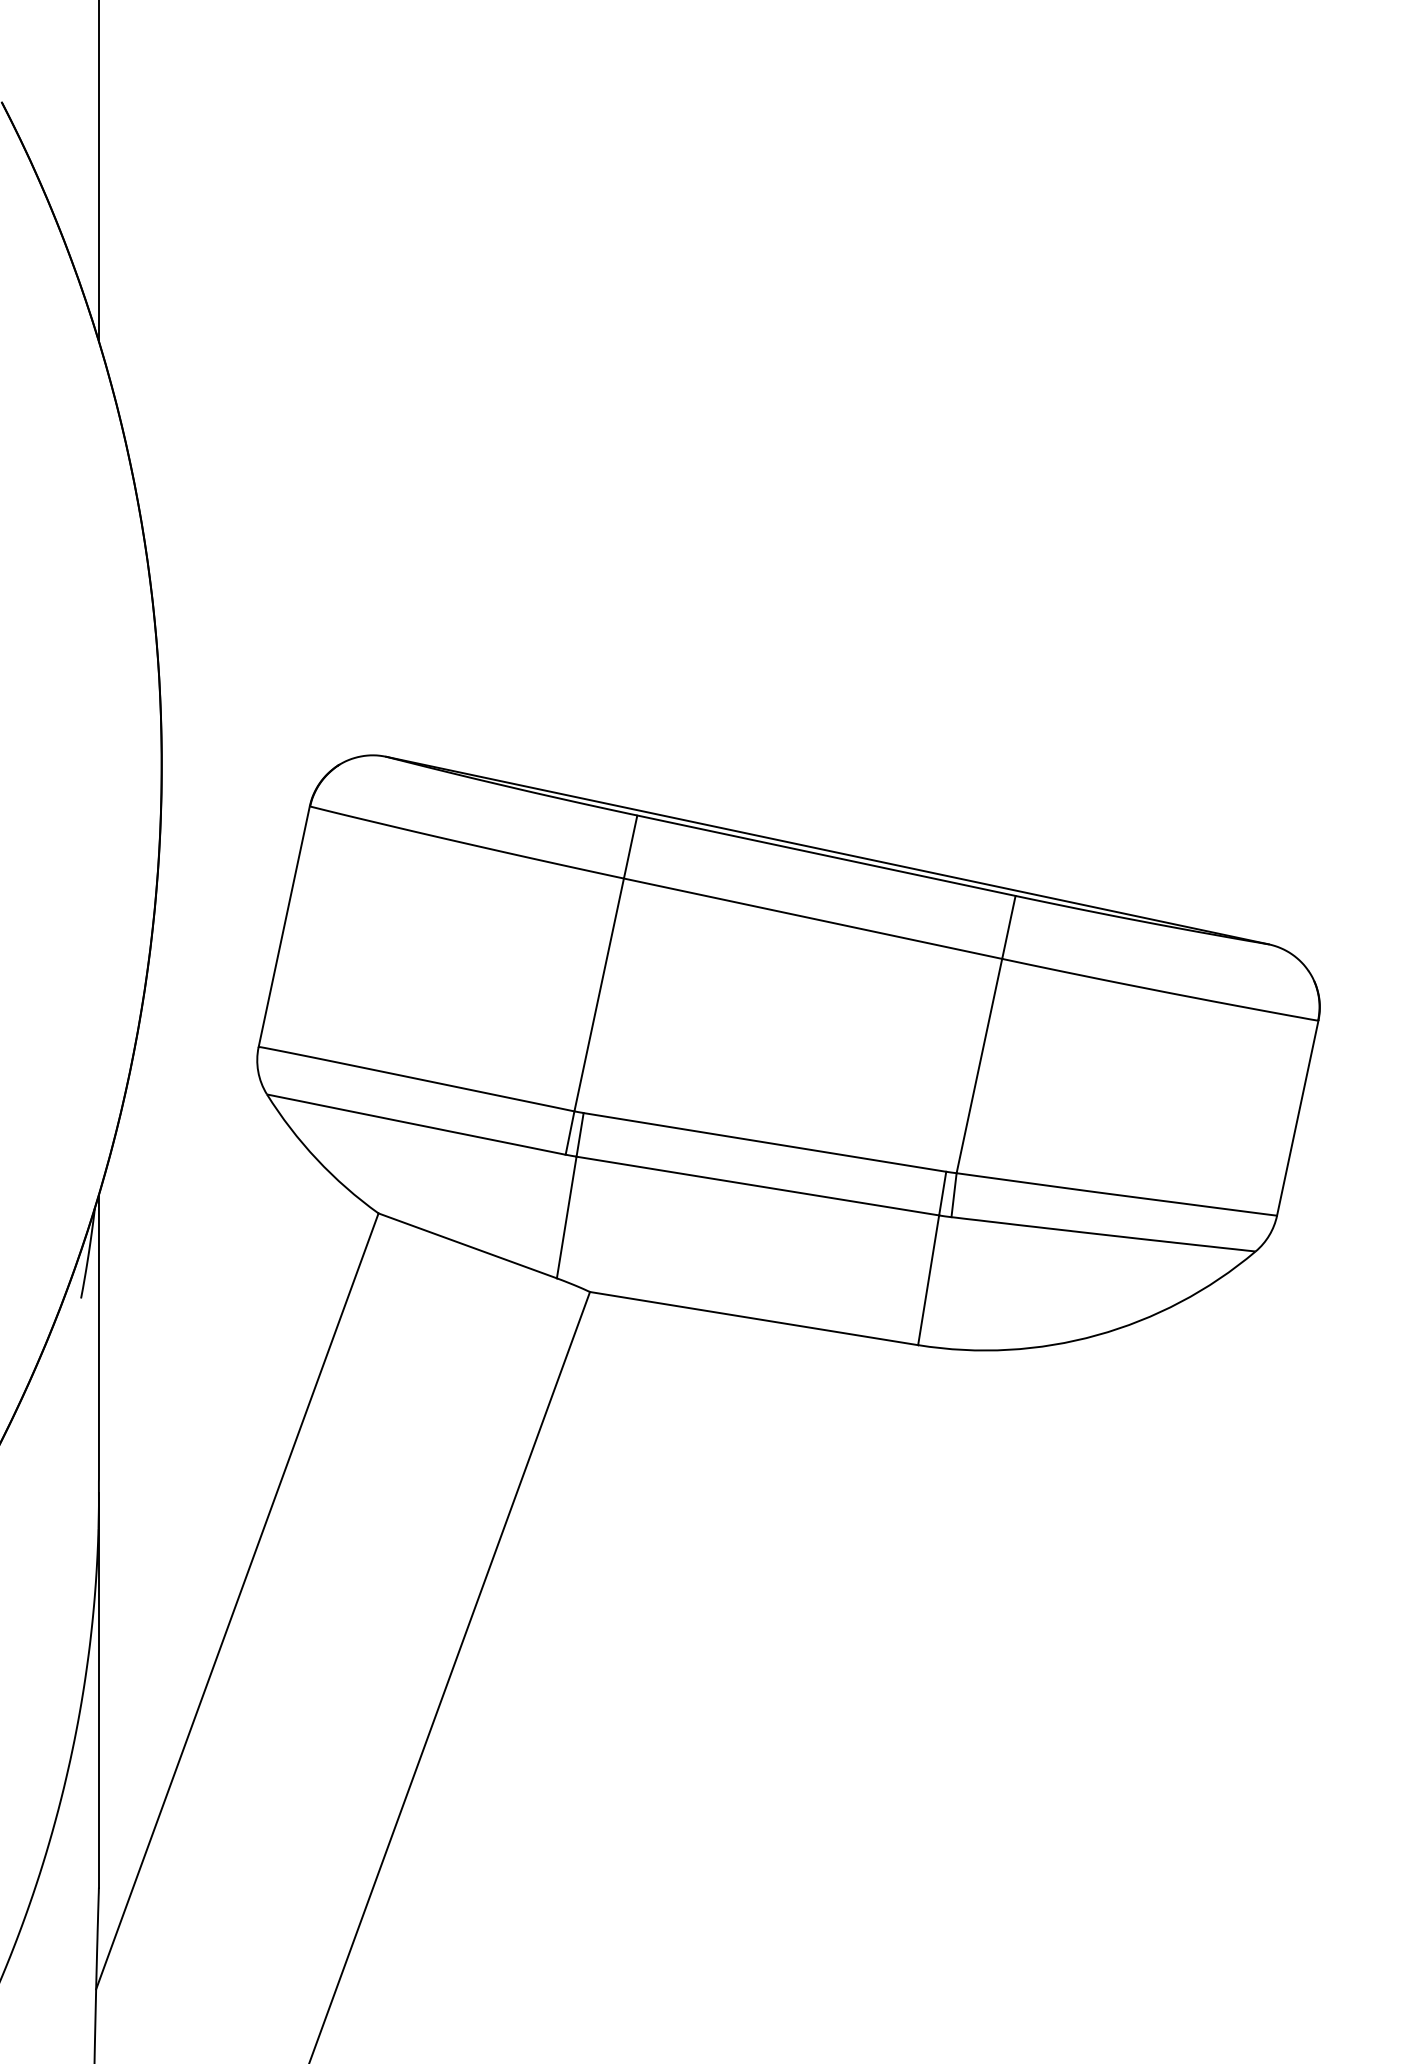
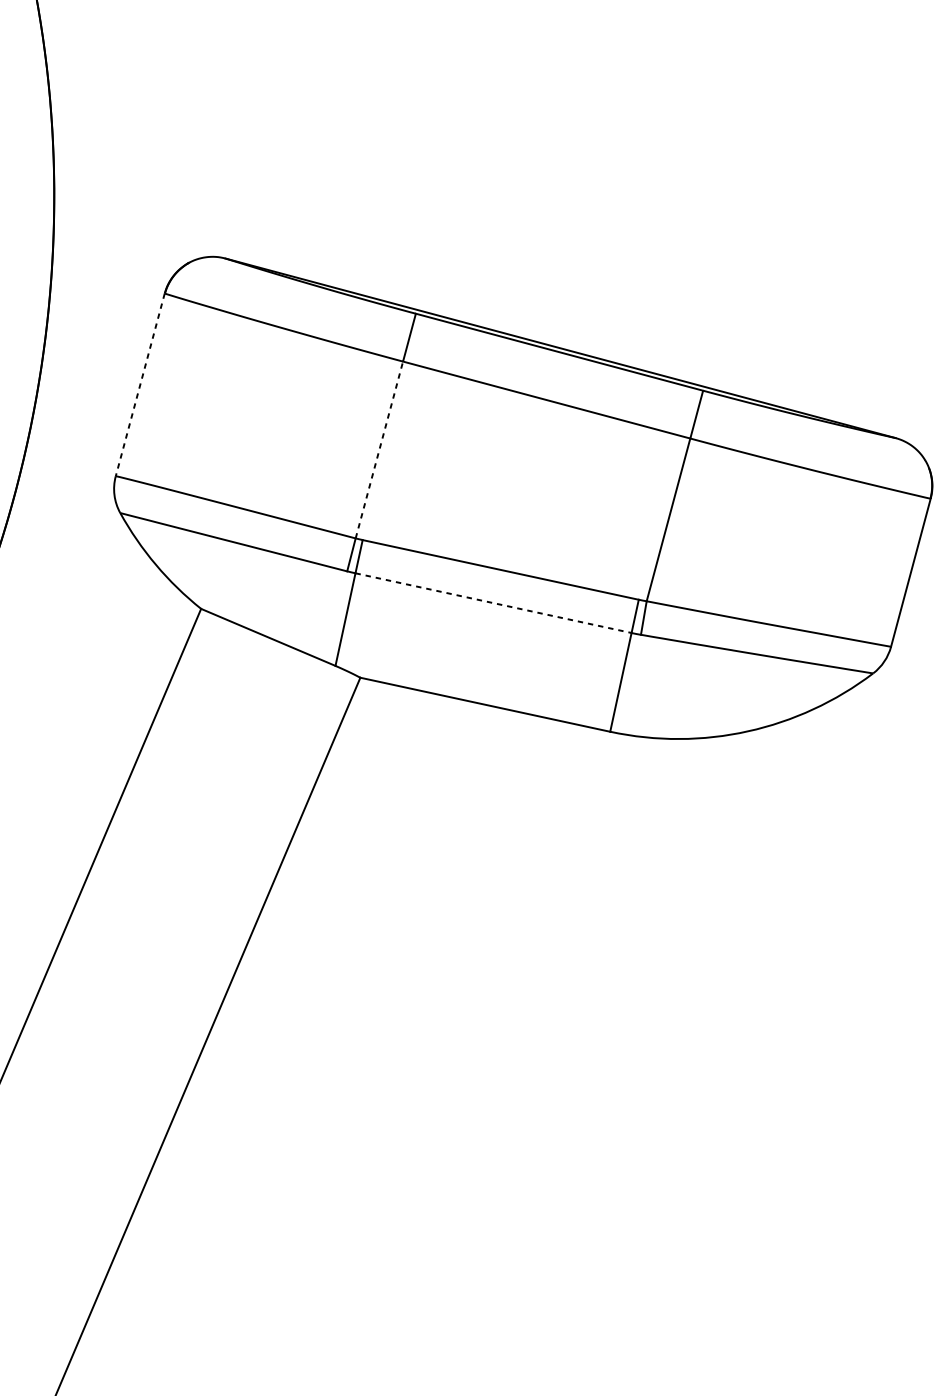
line: (284, 926) -> (140, 384), solid -> dashed
line: (599, 994) -> (379, 449), solid -> dashed
line: (757, 1186) -> (493, 603), solid -> dashed

